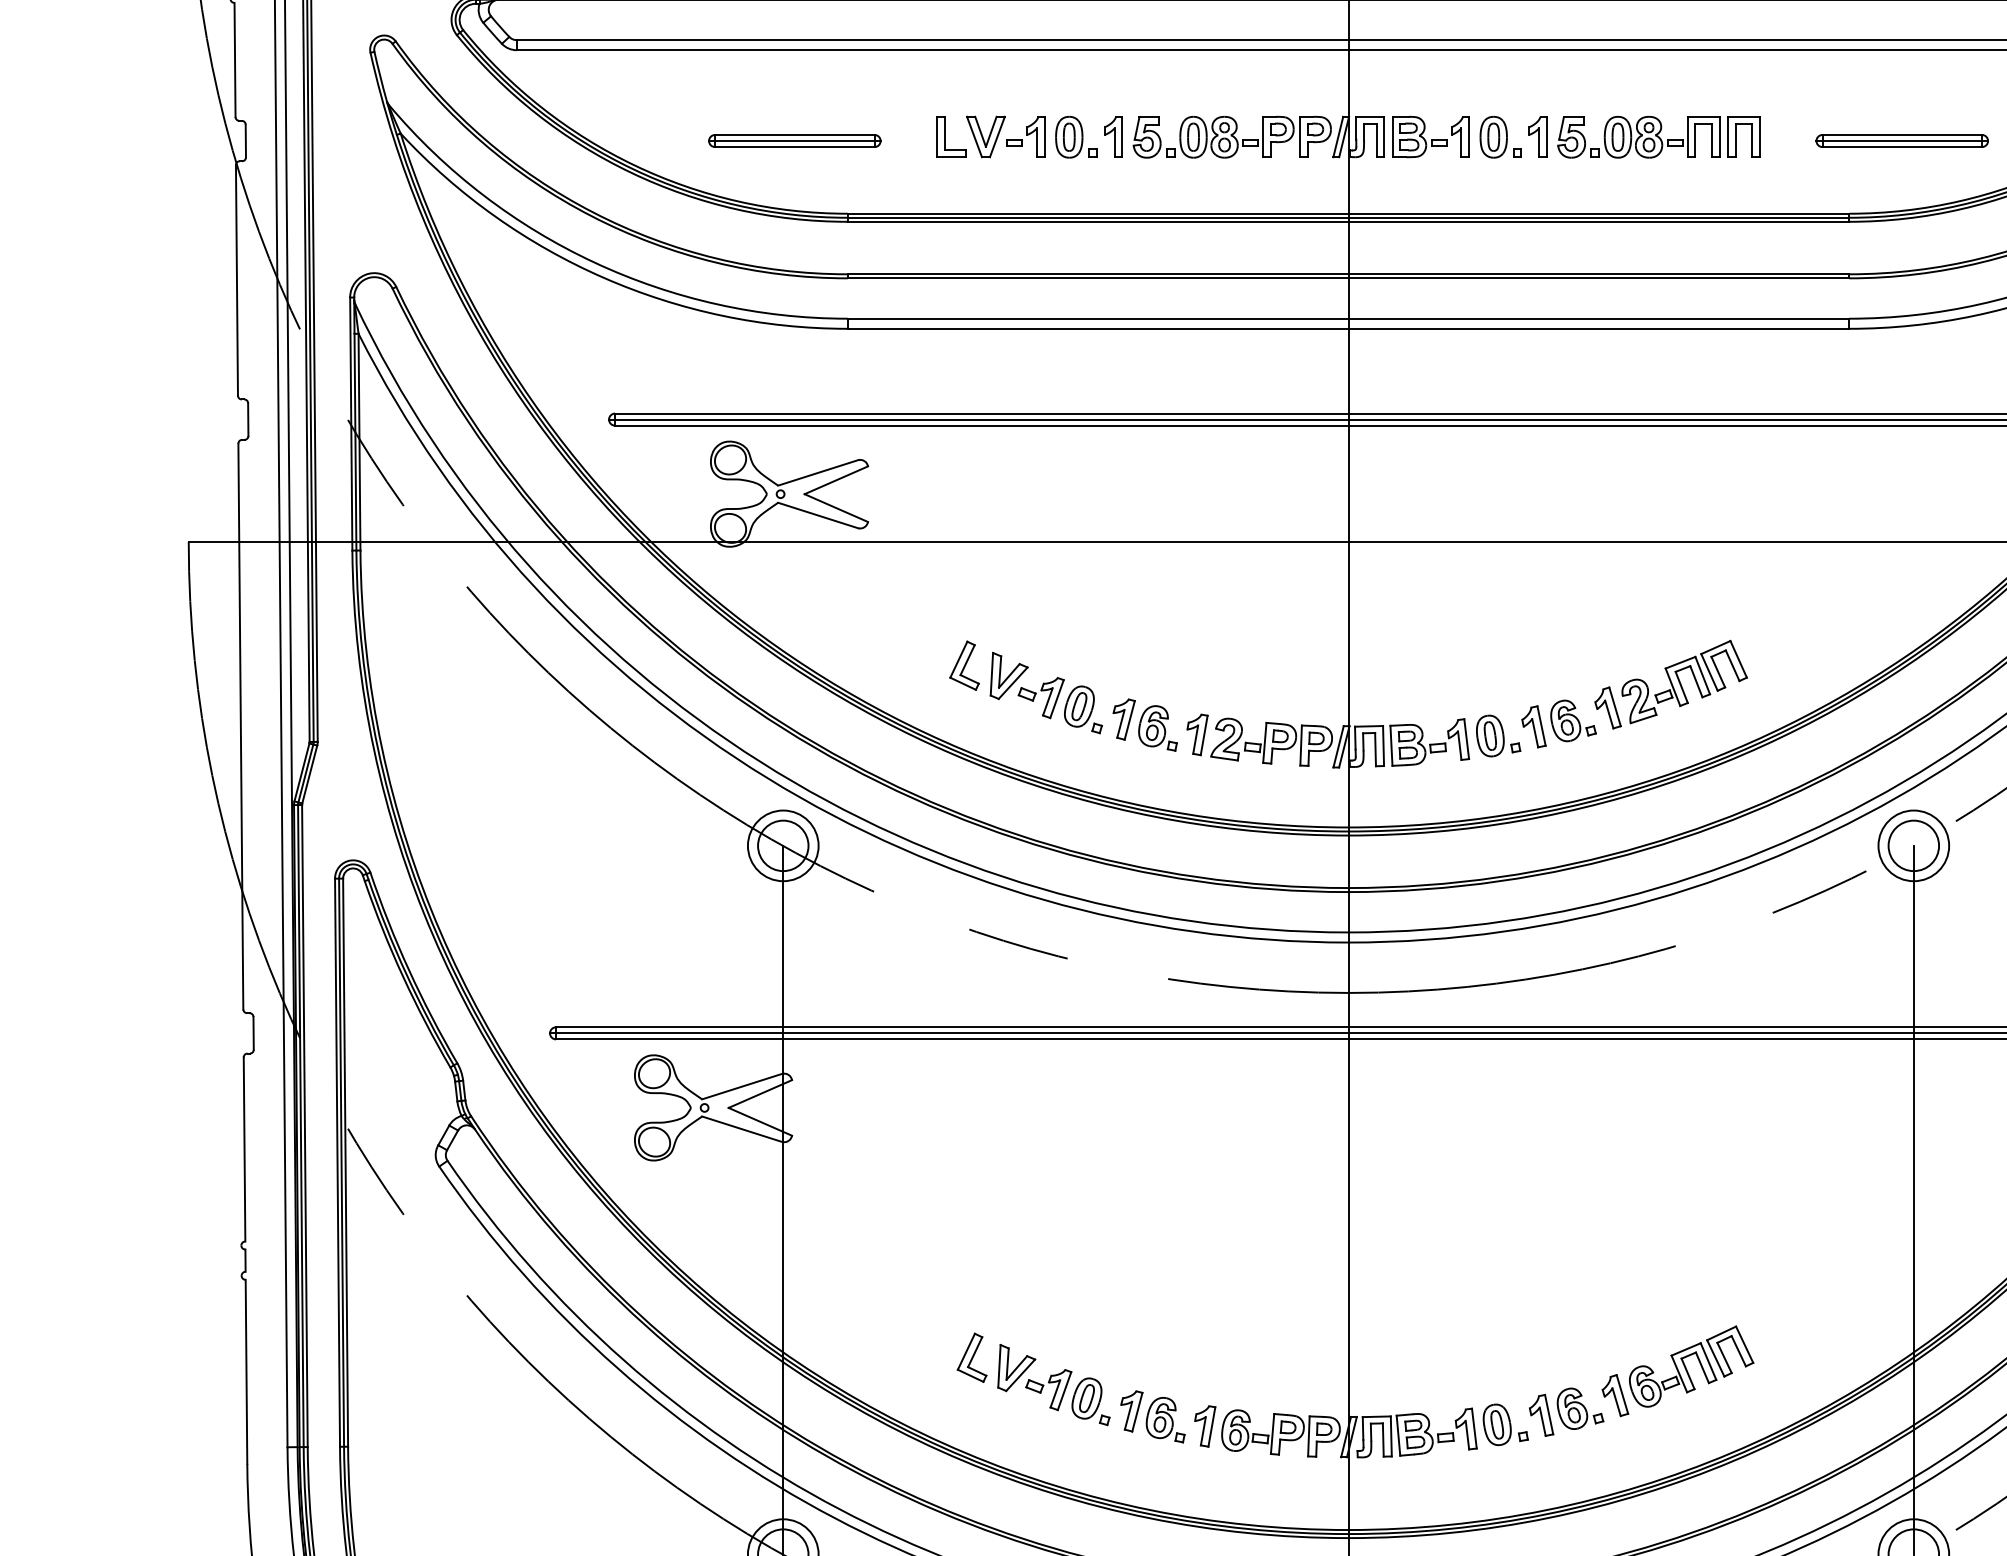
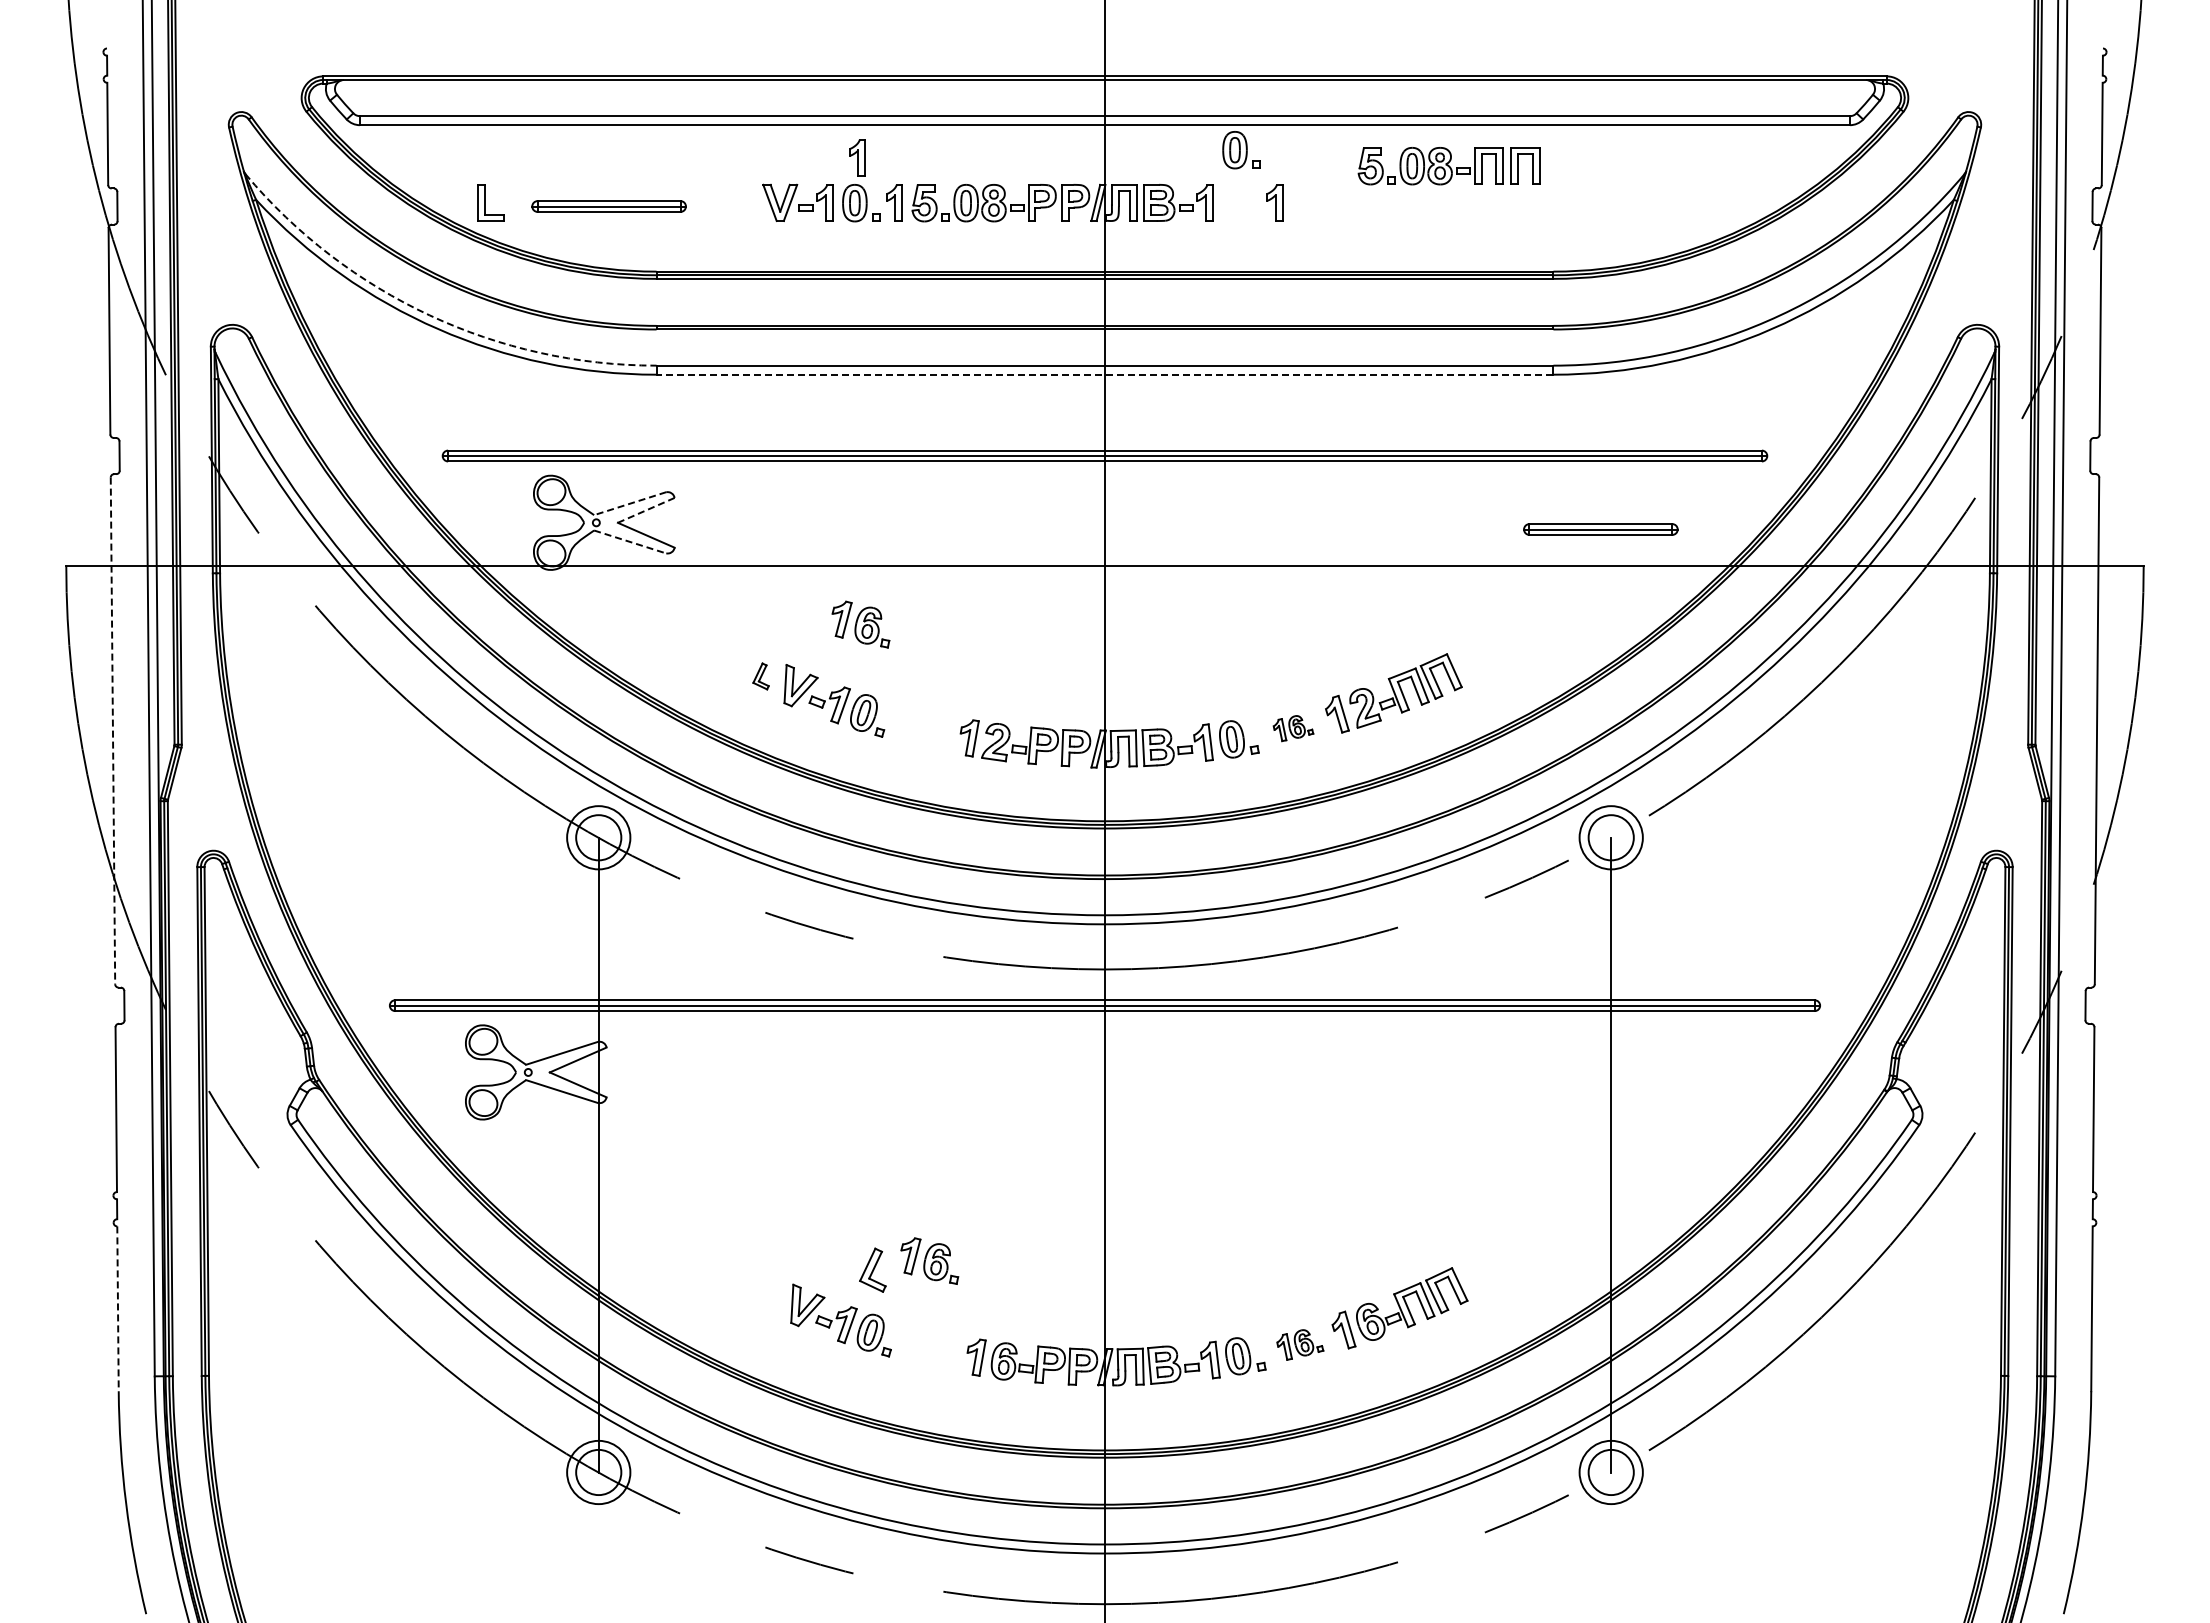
part: (1072, 86) -> (857, 157), added
part: (950, 136) -> (490, 202), moved
part: (1500, 137) -> (1241, 150), moved
part: (1658, 137) -> (1448, 166), moved
part: (1901, 141) -> (1600, 529), moved
arc: (594, 262) -> (429, 315), solid -> dashed
line: (1348, 328) -> (1104, 374), solid -> dashed
line: (818, 472) -> (630, 503), solid -> dashed
line: (836, 480) -> (646, 510), solid -> dashed
line: (818, 515) -> (630, 541), solid -> dashed
part: (963, 665) -> (760, 676), size x0.6
part: (1559, 723) -> (1293, 728), size x0.6
part: (1144, 724) -> (860, 624), moved
line: (240, 727) -> (112, 731), solid -> dashed
part: (971, 1356) -> (872, 1269), moved
line: (247, 1372) -> (118, 1309), solid -> dashed
part: (1566, 1411) -> (1300, 1344), size x0.7
part: (1152, 1416) -> (929, 1260), moved

